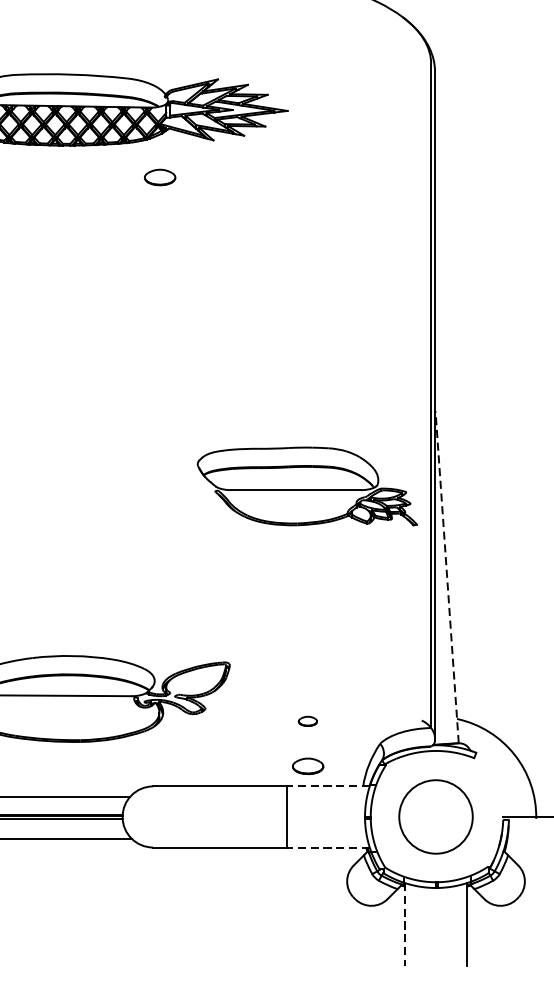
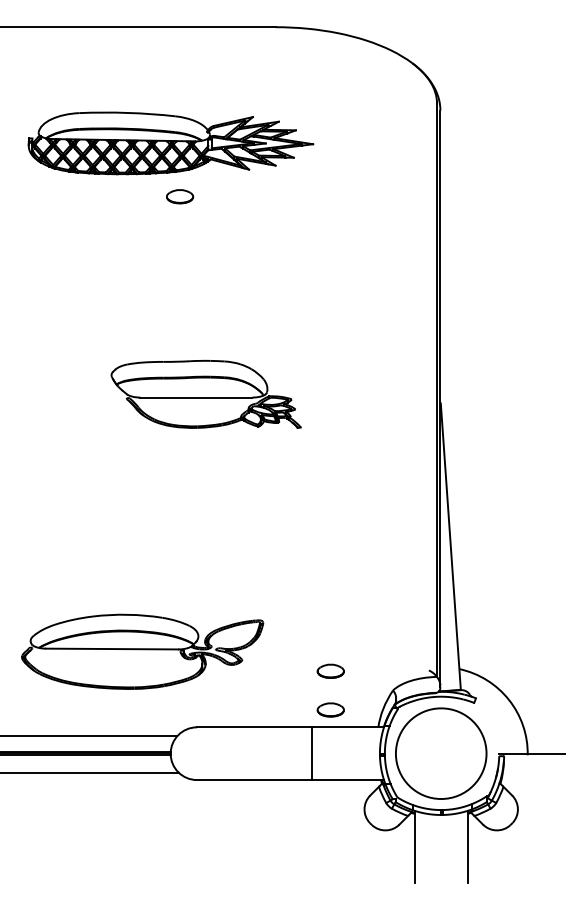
part: (160, 177) -> (180, 196), moved
part: (306, 485) -> (205, 393), moved
line: (446, 576) -> (450, 546), dashed -> solid
part: (307, 720) -> (330, 670), size x1.67
line: (328, 786) -> (348, 727), dashed -> solid
circle: (435, 816) -> (440, 753), size x1.43
line: (328, 848) -> (348, 780), dashed -> solid
line: (405, 924) -> (414, 846), dashed -> solid

